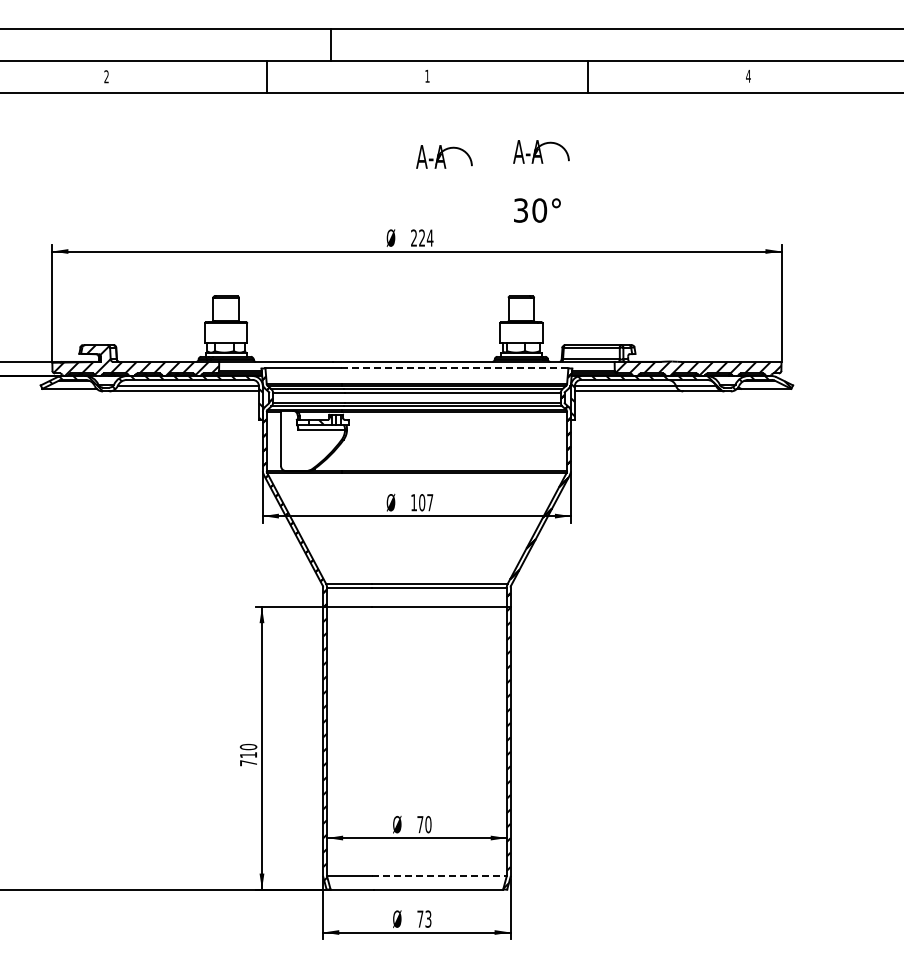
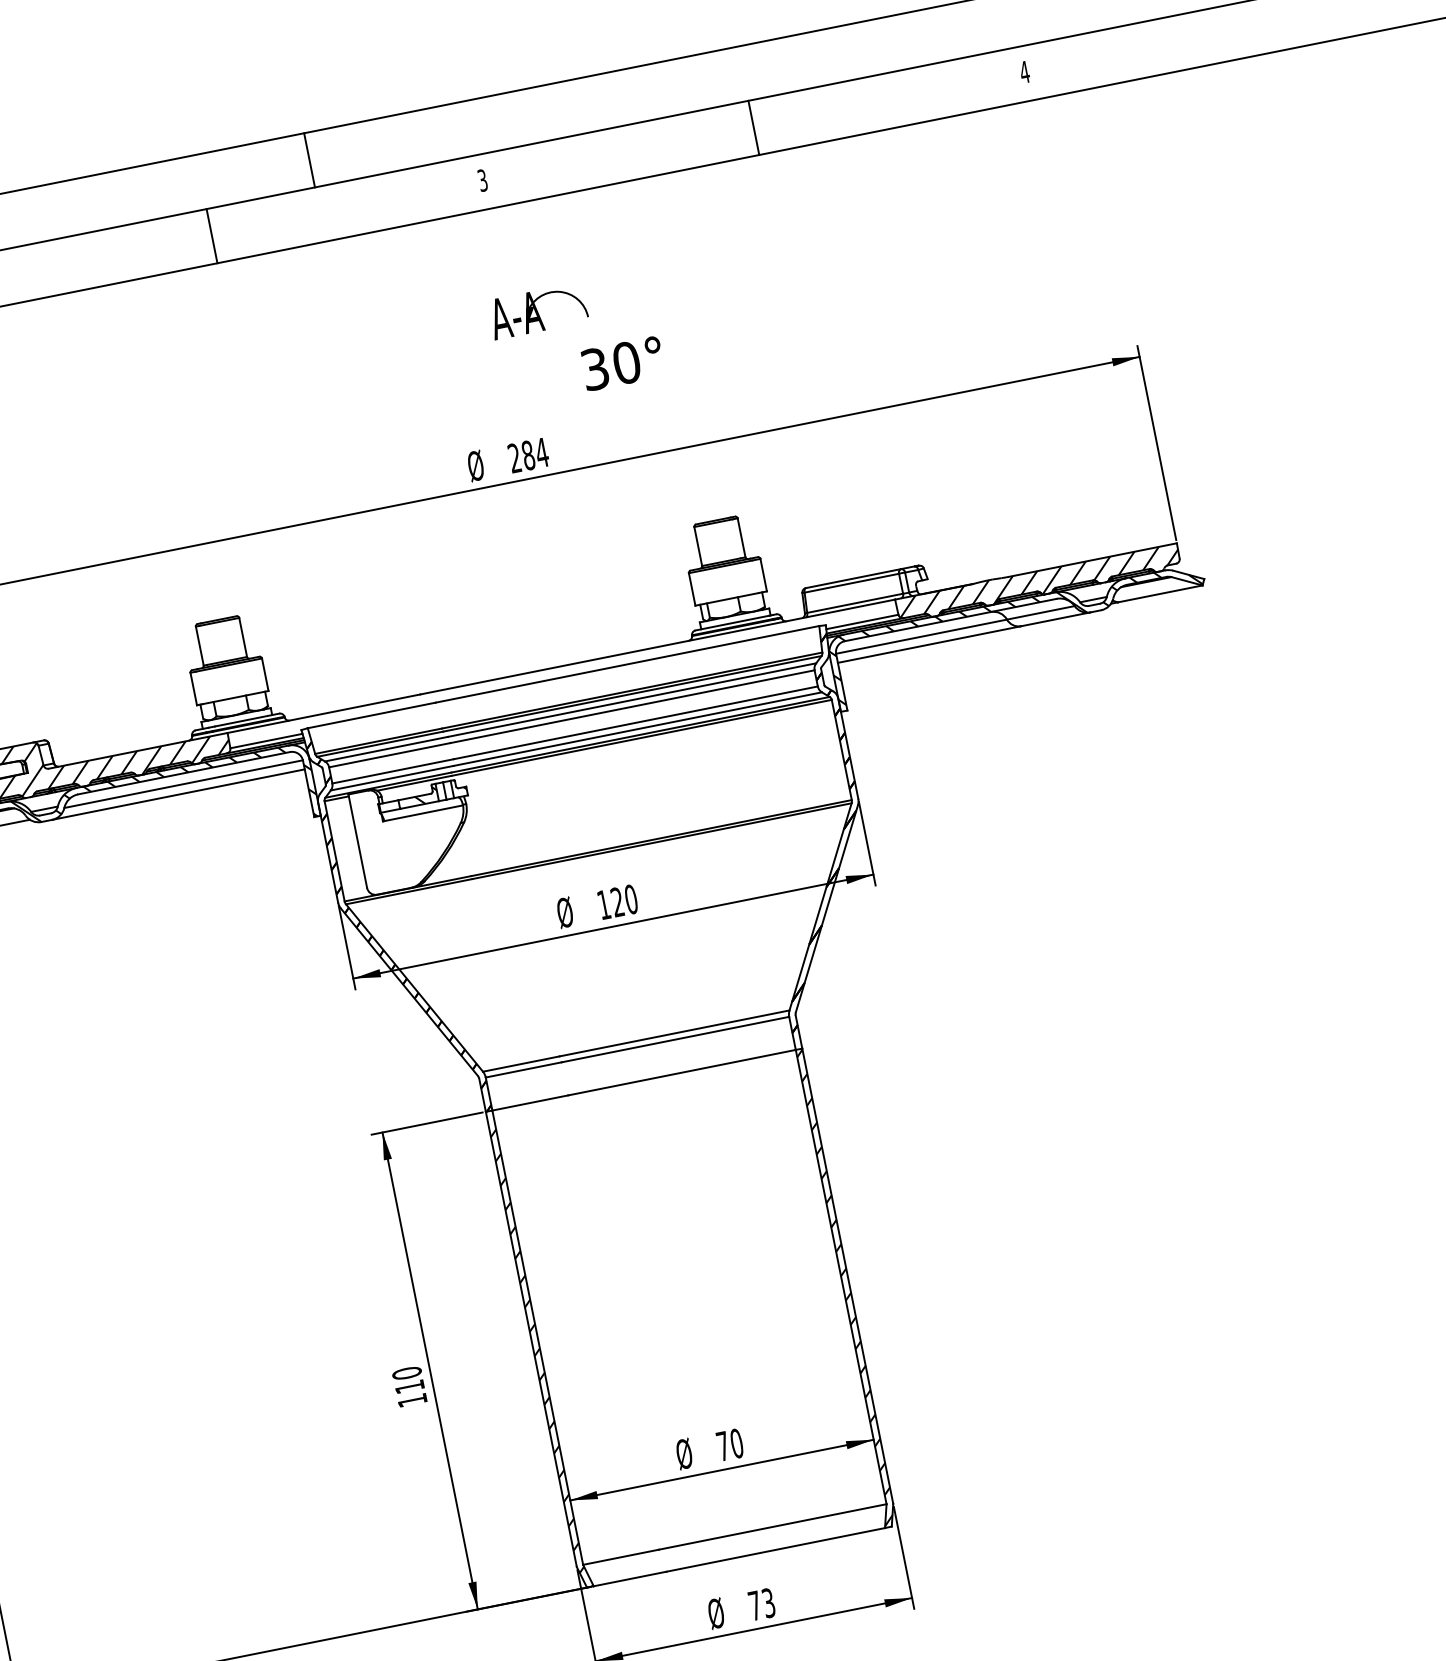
text: (427, 75) -> (482, 179), 1 -> 3
part: (541, 151) -> (700, 269), removed
text: (537, 210) -> (623, 363), moved
text: (422, 237) -> (528, 454), 224 -> 284
line: (454, 368) -> (627, 664), dashed -> solid
text: (426, 502) -> (624, 900), 107 -> 120
text: (248, 763) -> (412, 1401), 710 -> 110
line: (439, 876) -> (773, 1527), dashed -> solid

